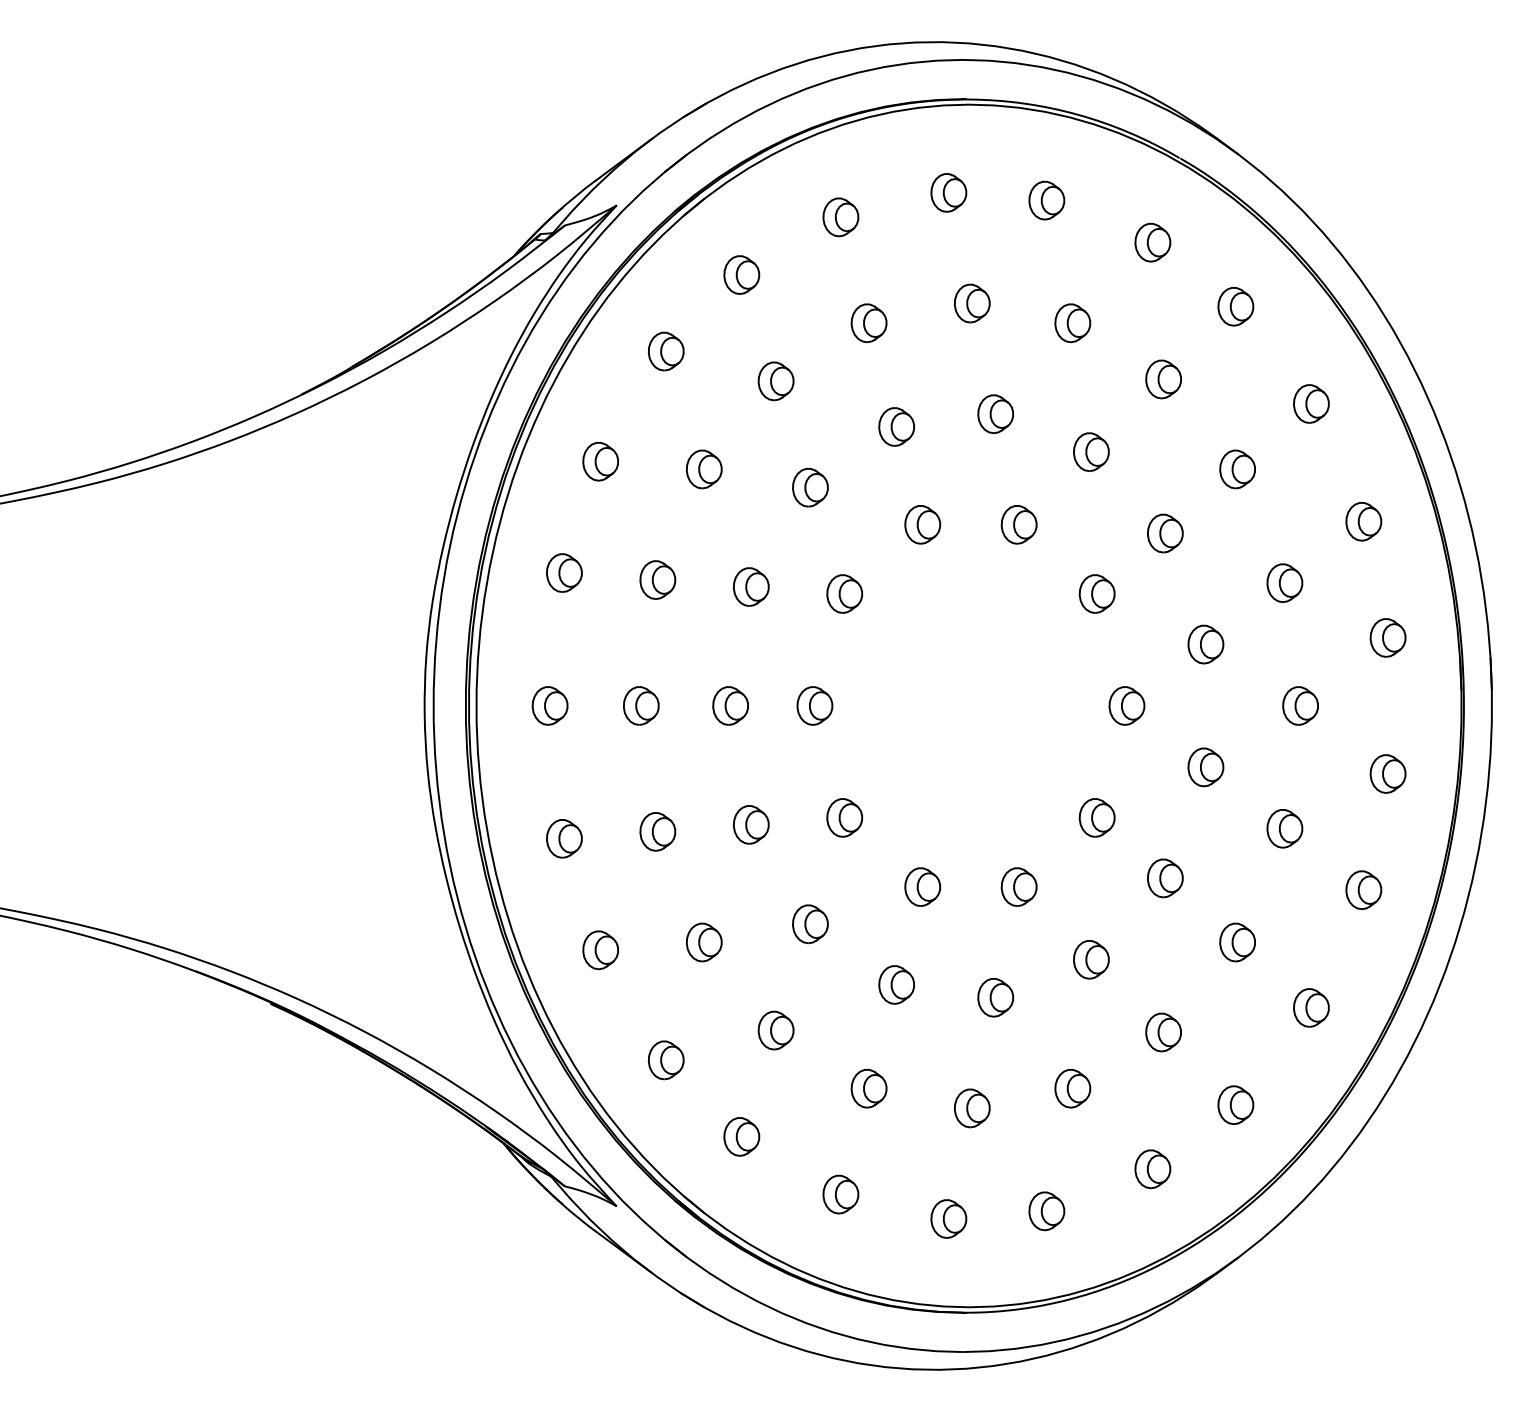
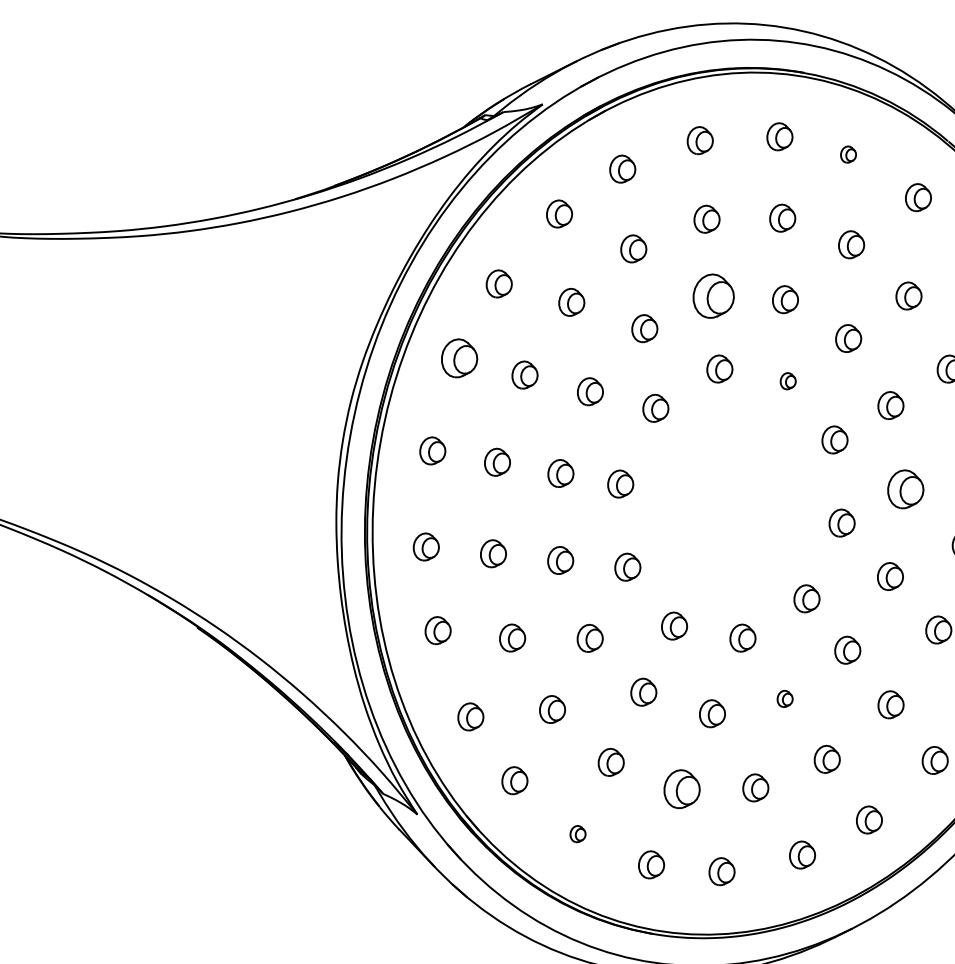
part: (1046, 200) -> (848, 154), size x0.6
part: (896, 426) -> (713, 296), size x1.6
part: (1018, 524) -> (787, 381), size x0.6
part: (564, 572) -> (459, 358), size x1.4
part: (1205, 644) -> (905, 489), size x1.4
part: (1091, 959) -> (785, 698), size x0.6
part: (971, 1108) -> (681, 789), size x1.4
part: (840, 1194) -> (577, 834), size x0.6

